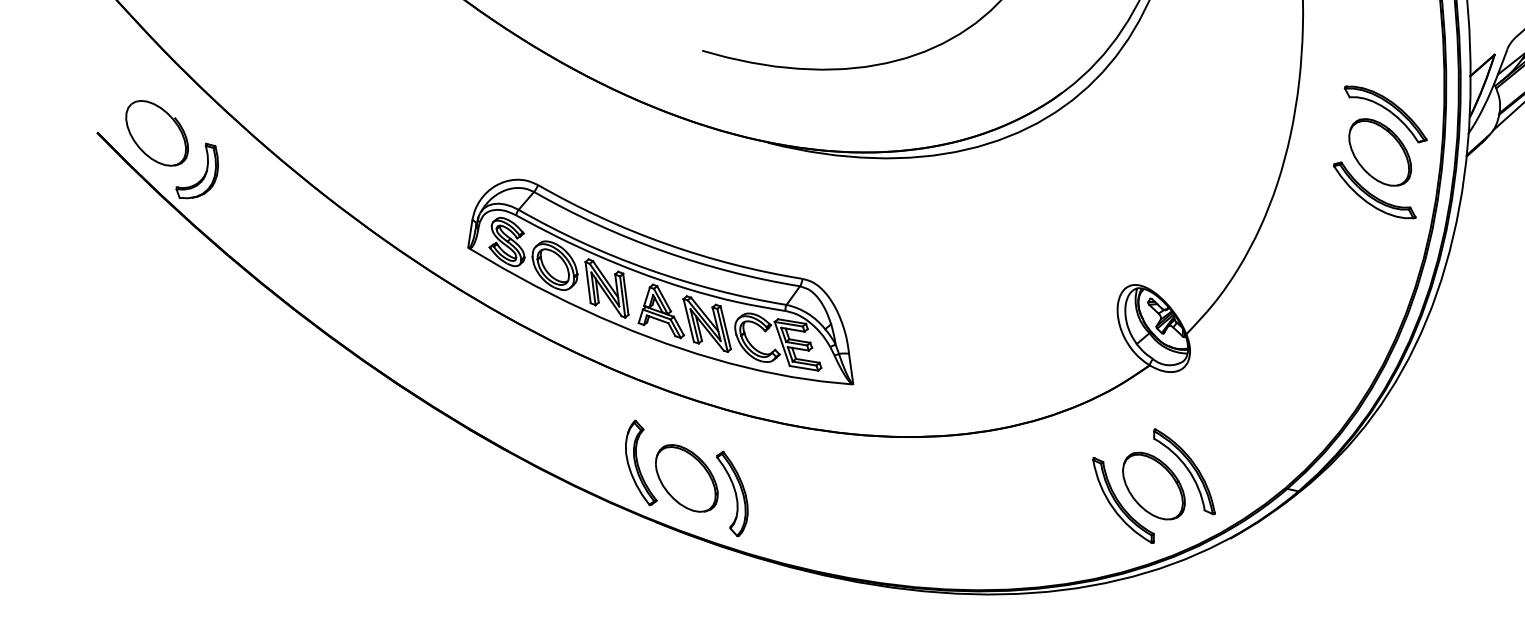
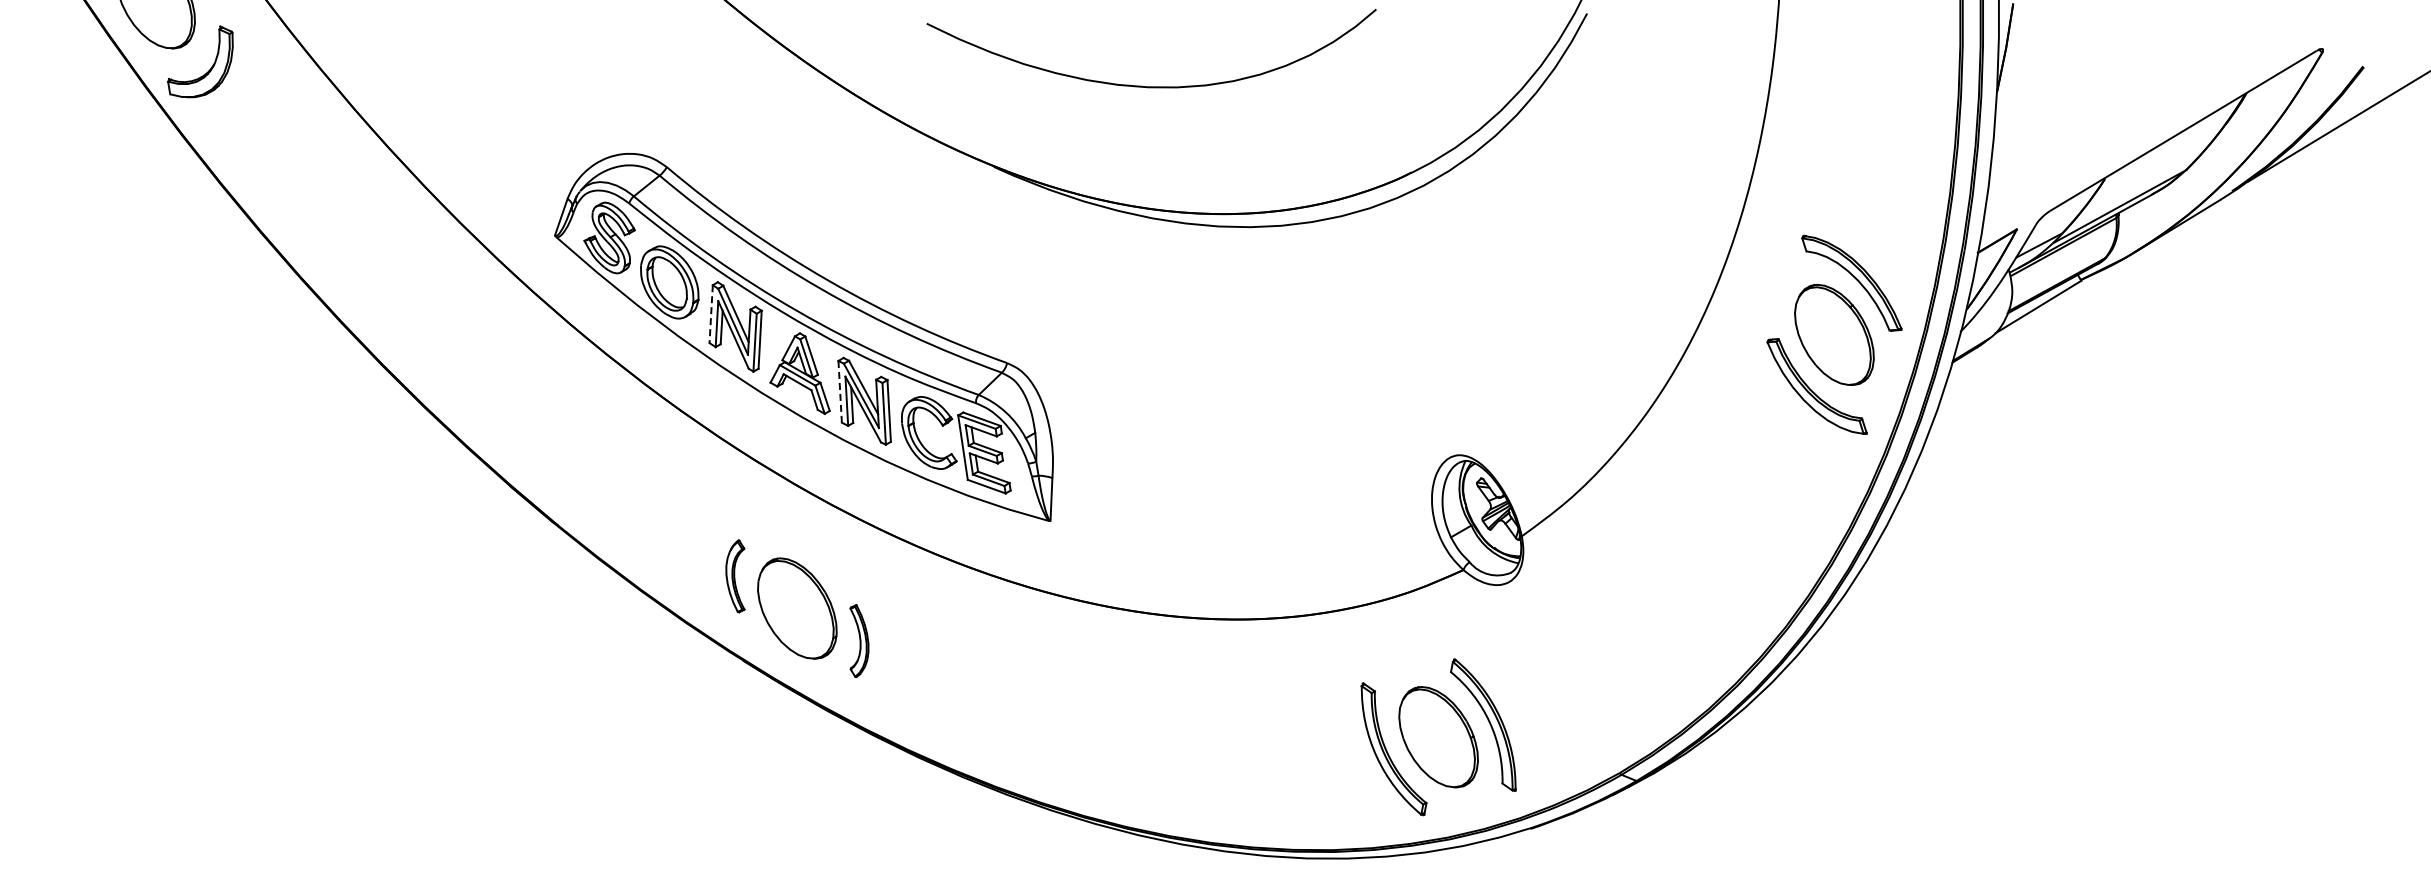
line: (588, 282) -> (711, 314), solid -> dashed
line: (688, 320) -> (840, 391), solid -> dashed
part: (639, 463) -> (735, 576), size x0.6
part: (734, 492) -> (859, 640), size x0.6

